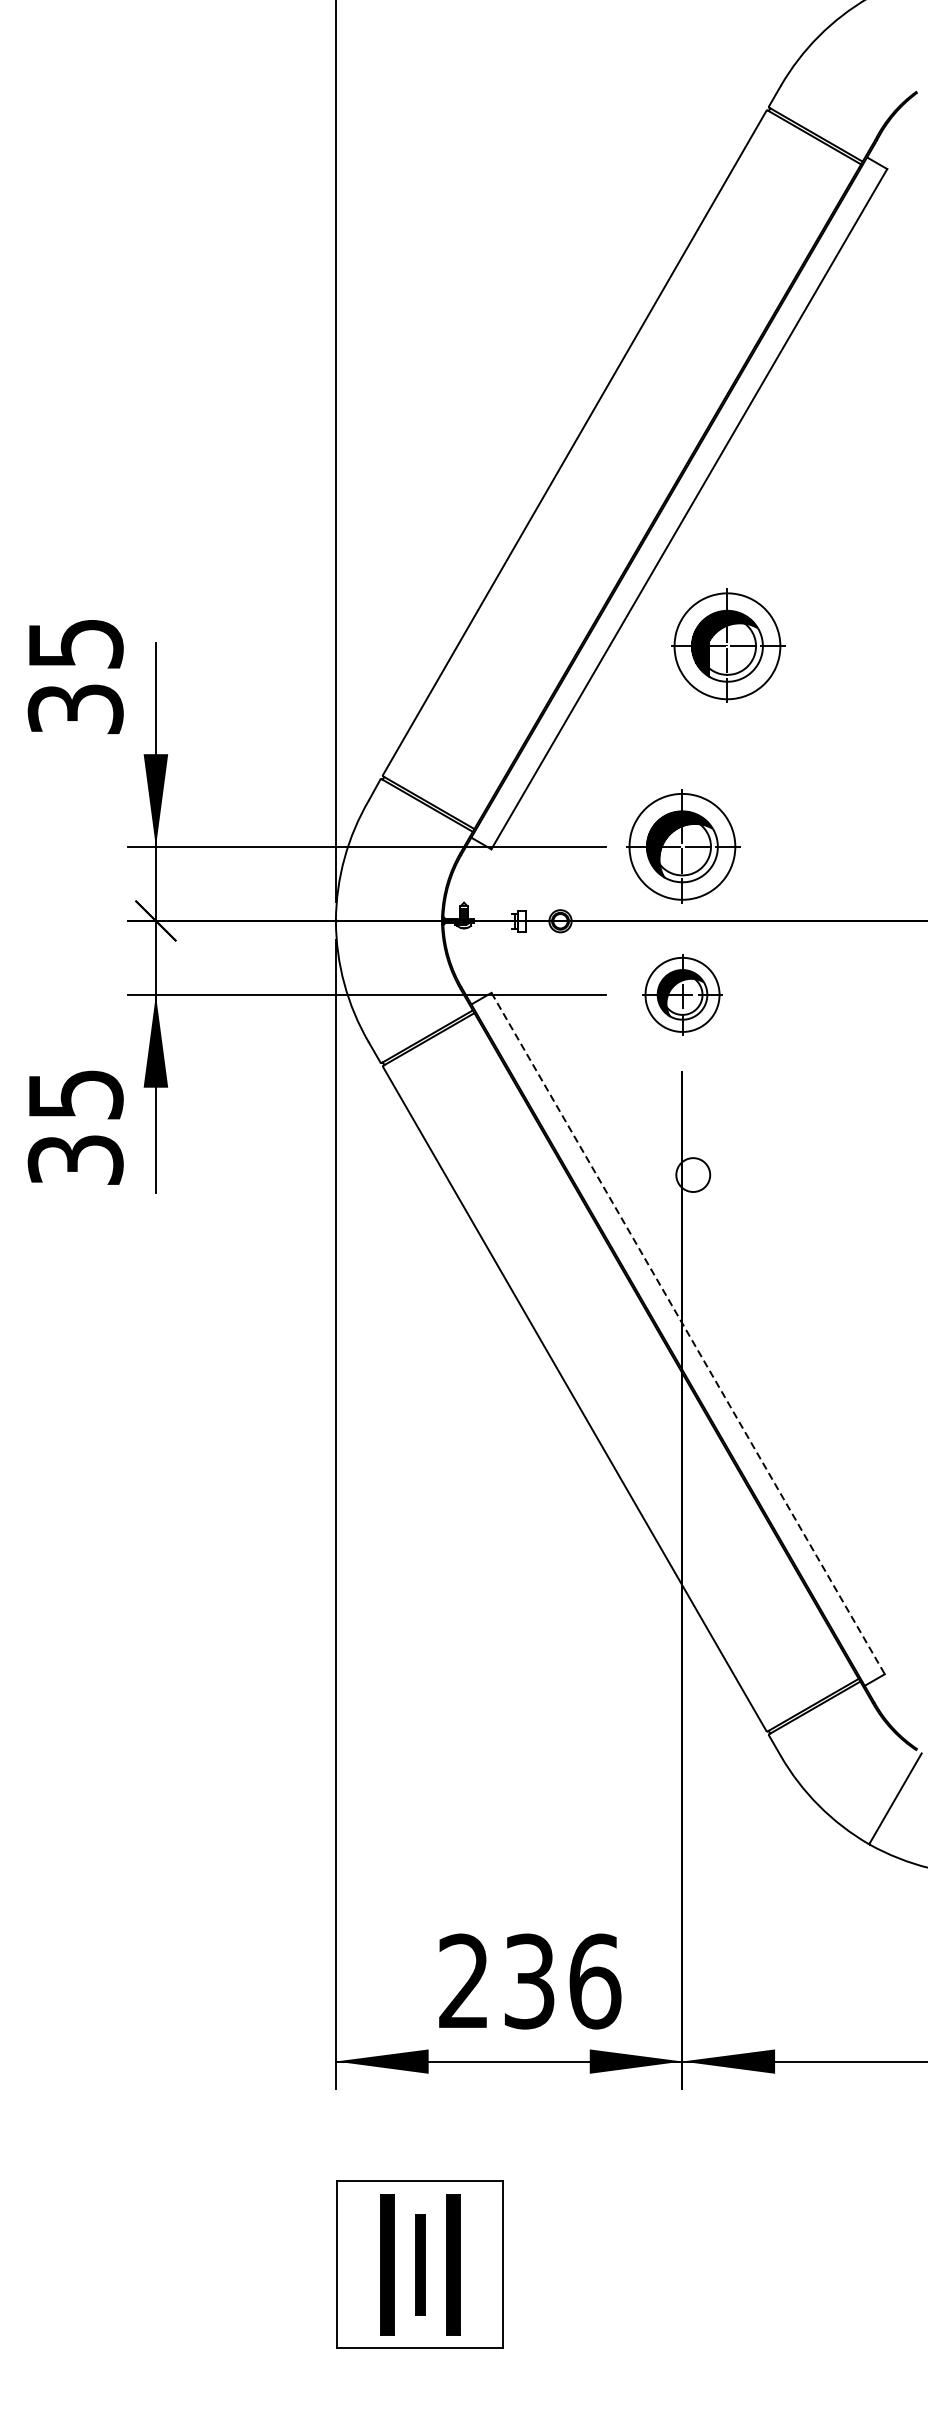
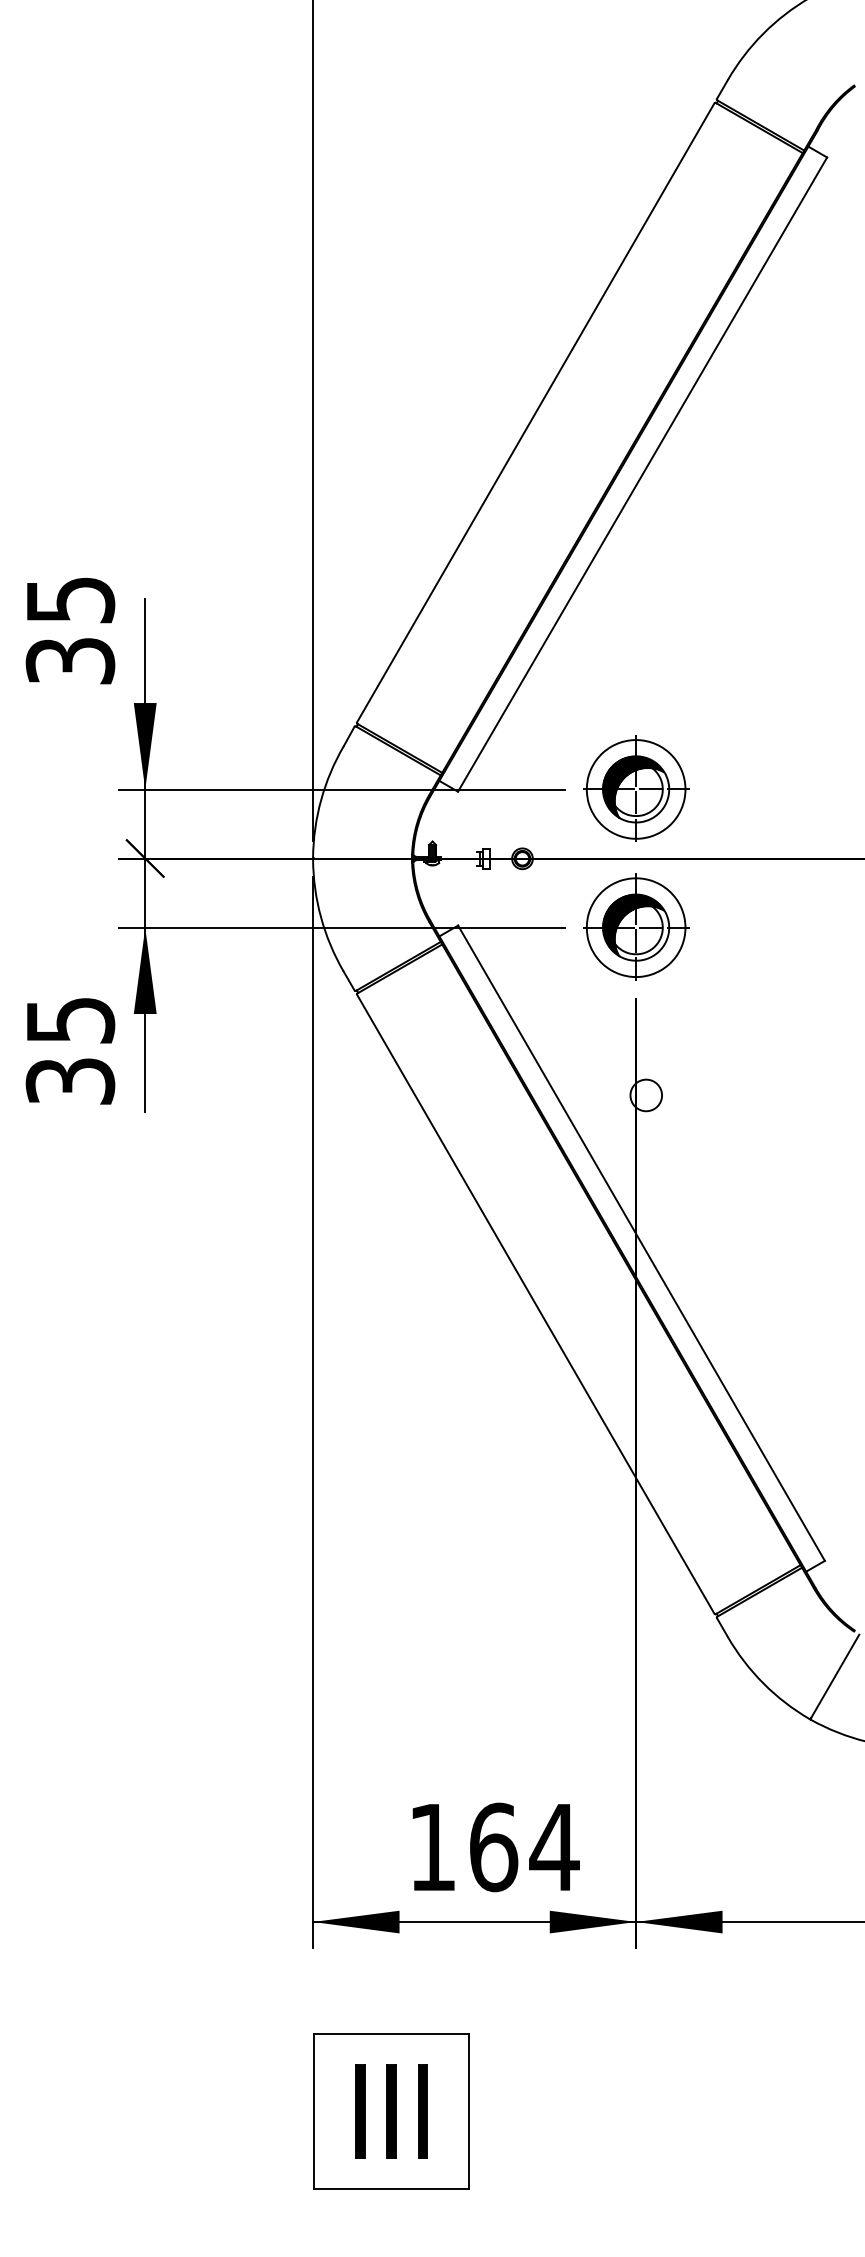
part: (727, 645) -> (678, 601), removed
part: (682, 993) -> (636, 926), size x1.43
line: (688, 1333) -> (641, 1243), dashed -> solid
text: (530, 1981) -> (494, 1847), 236 -> 164
part: (386, 2264) -> (360, 2111), size x0.71
part: (453, 2264) -> (422, 2111), size x0.71

